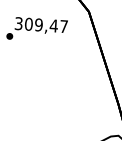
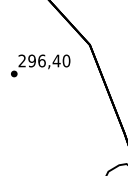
text: (41, 24) -> (44, 60), 309,47 -> 296,40

